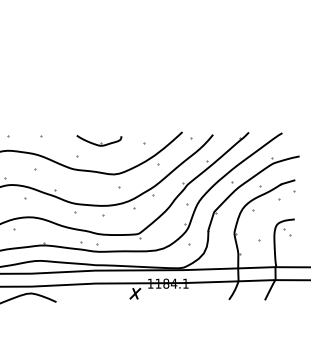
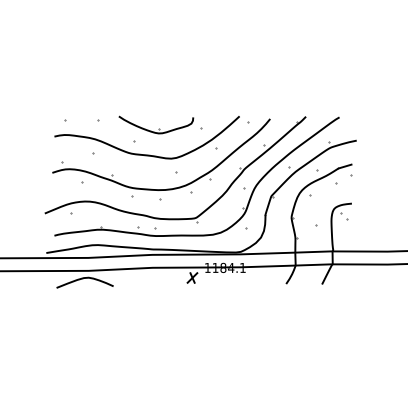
part: (99, 140) -> (156, 124), size x1.67

